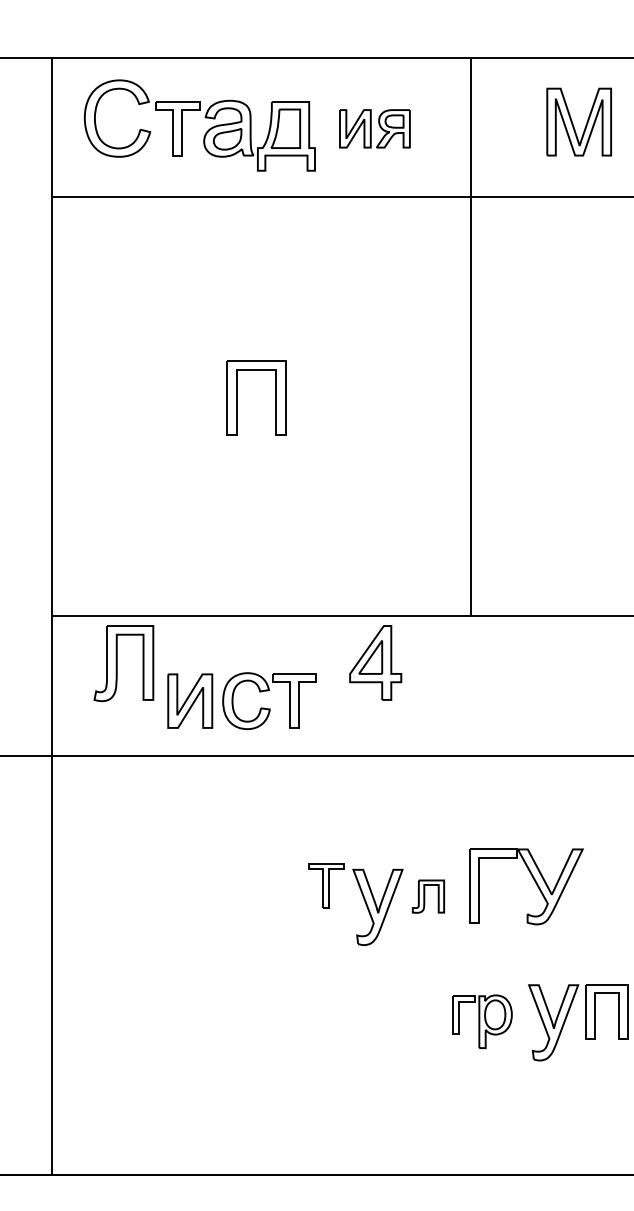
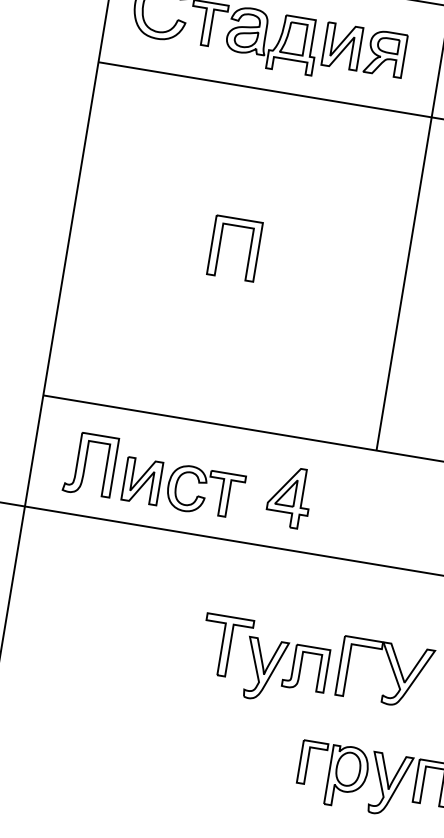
part: (374, 128) -> (364, 49), size x1.43
part: (375, 662) -> (289, 496), moved
part: (123, 663) -> (90, 464), moved
part: (326, 885) -> (226, 645), size x1.67
part: (428, 896) -> (306, 667), size x1.67
part: (482, 1021) -> (332, 774), size x1.43

